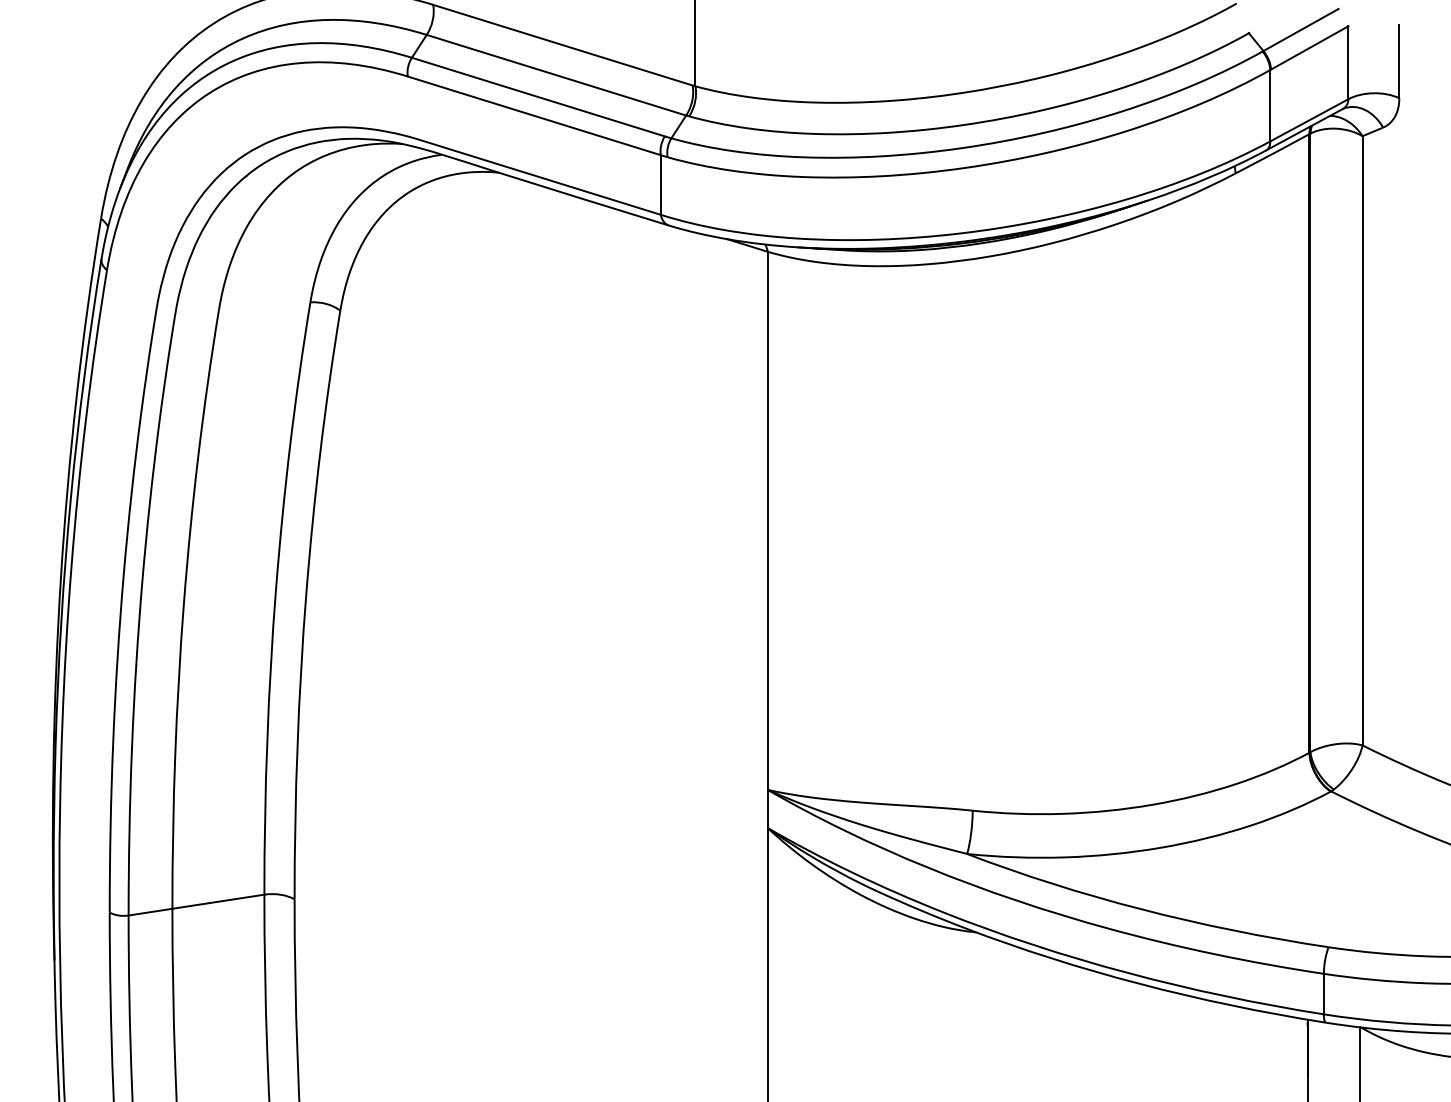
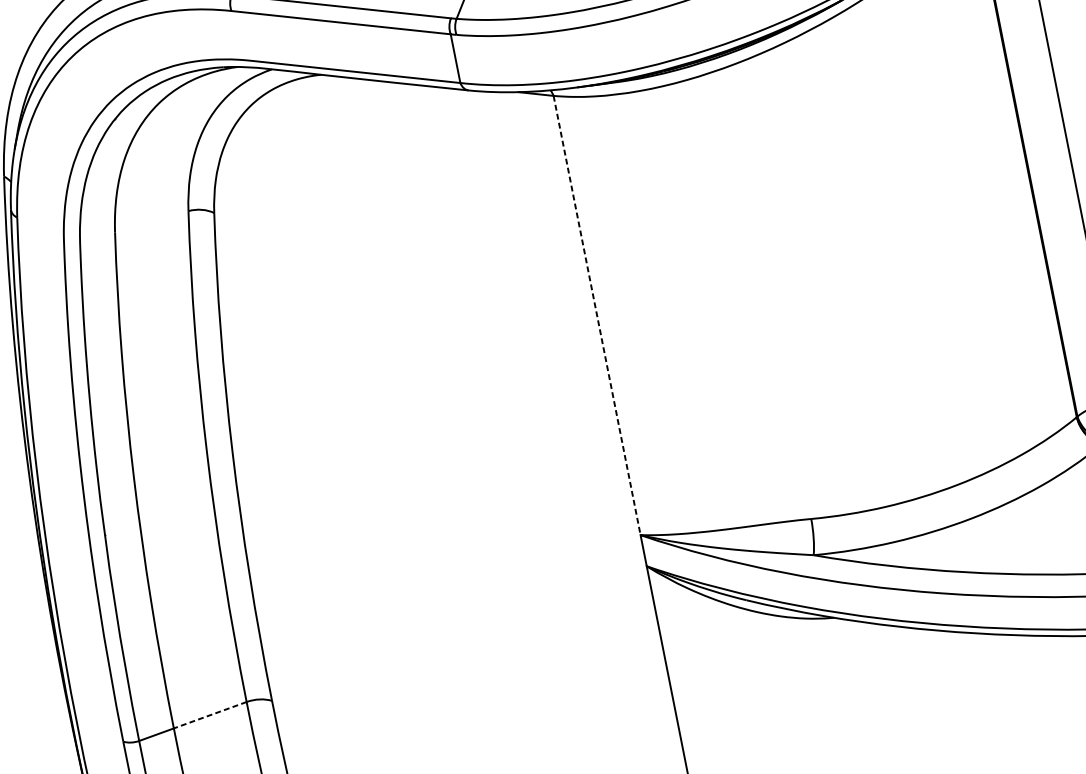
line: (767, 521) -> (596, 316), solid -> dashed
line: (218, 901) -> (210, 715), solid -> dashed

